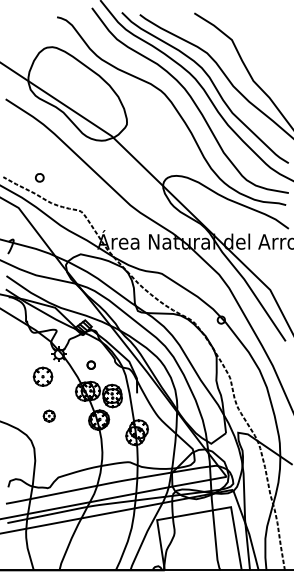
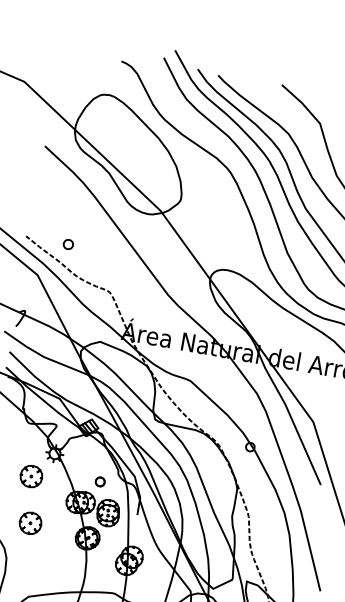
part: (90, 364) -> (99, 480), moved
part: (49, 416) -> (30, 524), size x1.67

